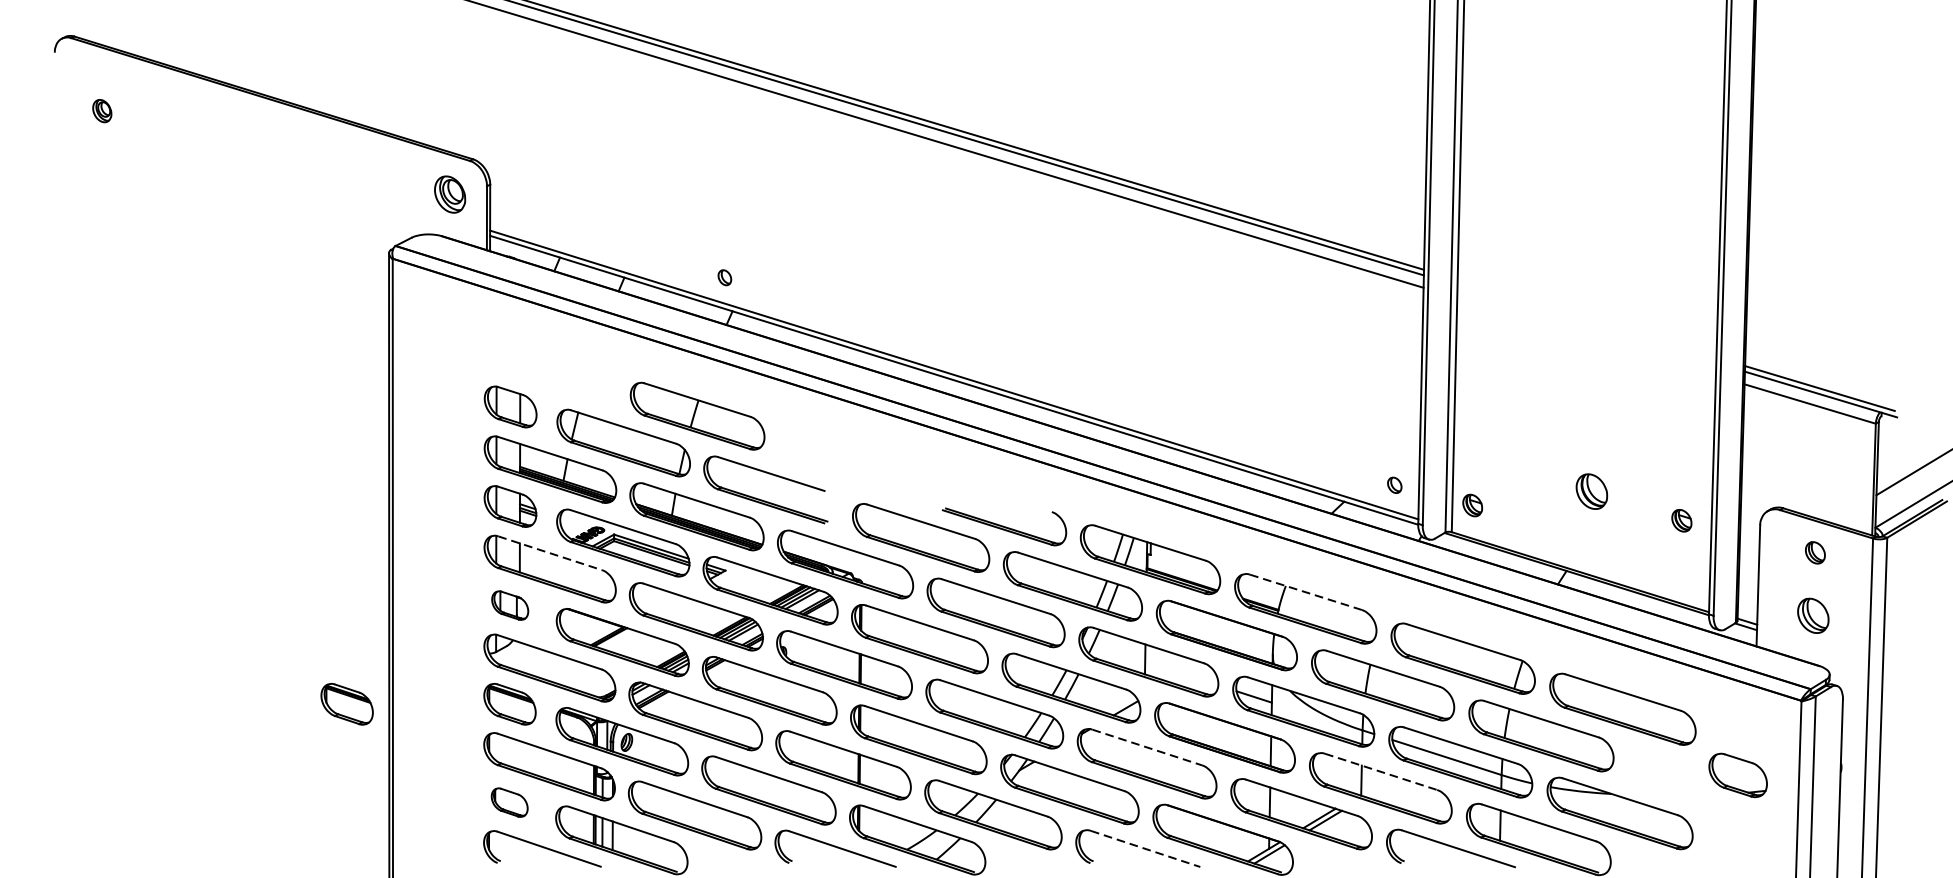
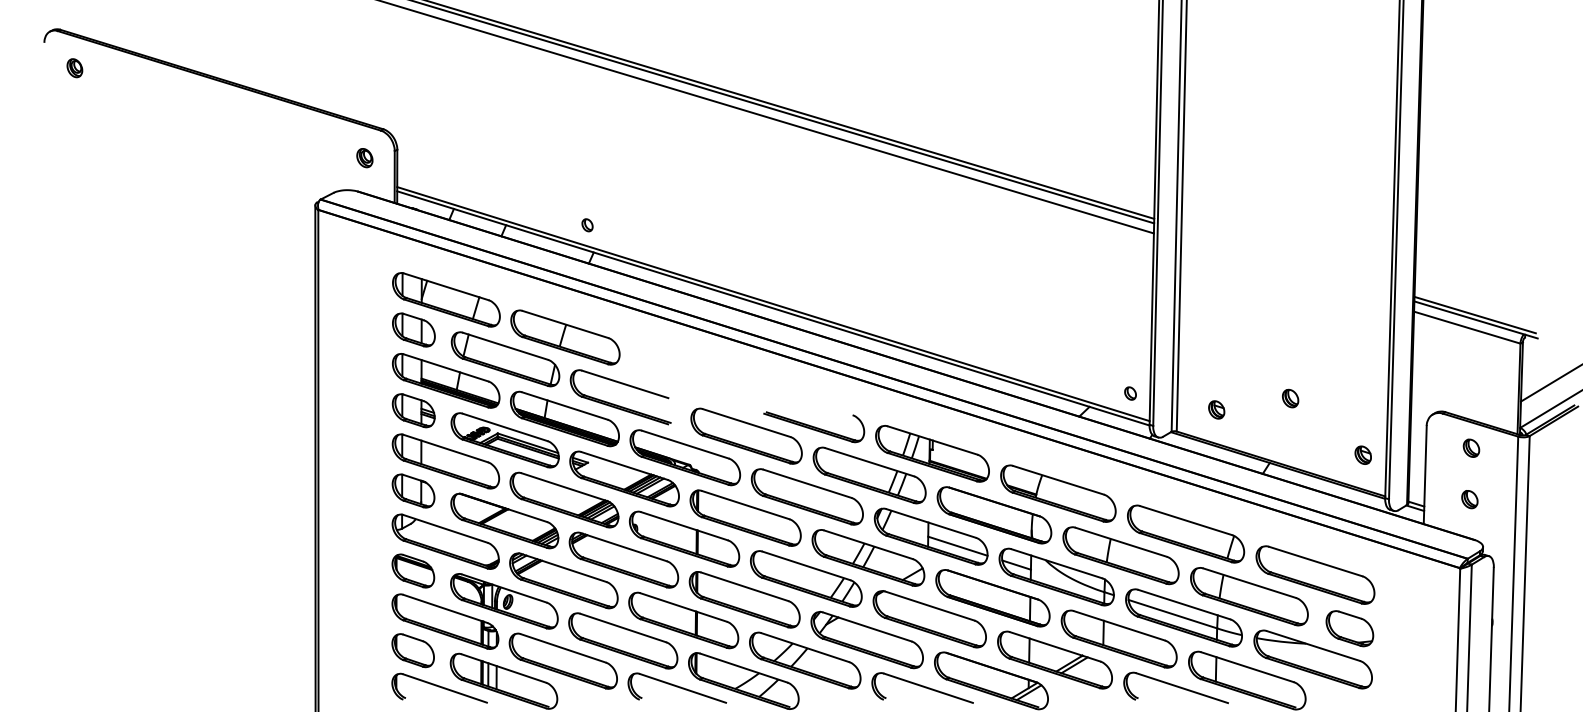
part: (101, 111) -> (74, 68), moved
part: (449, 195) -> (364, 158), size x0.62
part: (550, 369) -> (446, 299), added
part: (1592, 491) -> (1290, 398), size x0.62
part: (1472, 505) -> (1216, 409), moved
part: (1680, 519) -> (1362, 454), moved
line: (550, 553) -> (446, 448), dashed -> solid
line: (1307, 592) -> (1059, 480), dashed -> solid
part: (510, 604) -> (413, 490), size x1.43
part: (1812, 616) -> (1469, 499), size x0.62
line: (1181, 672) -> (957, 545), added
part: (347, 703) -> (281, 570), removed
line: (1146, 748) -> (929, 606), dashed -> solid
line: (1381, 771) -> (1119, 625), dashed -> solid
part: (1737, 775) -> (1349, 628), moved
part: (508, 802) -> (412, 650), size x1.43
line: (1145, 849) -> (928, 688), dashed -> solid

